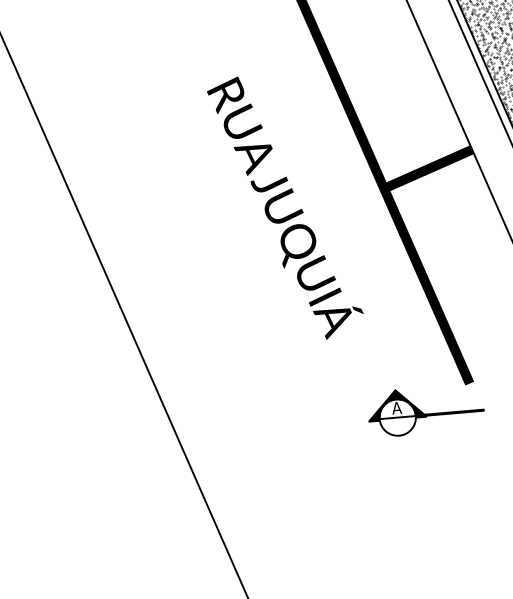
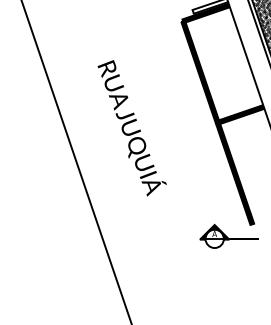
text: (284, 208) -> (131, 128), moved

